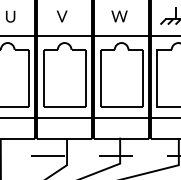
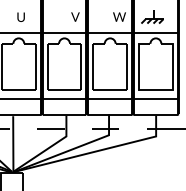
text: (62, 15) -> (75, 16), moved
text: (119, 15) -> (119, 16), moved

